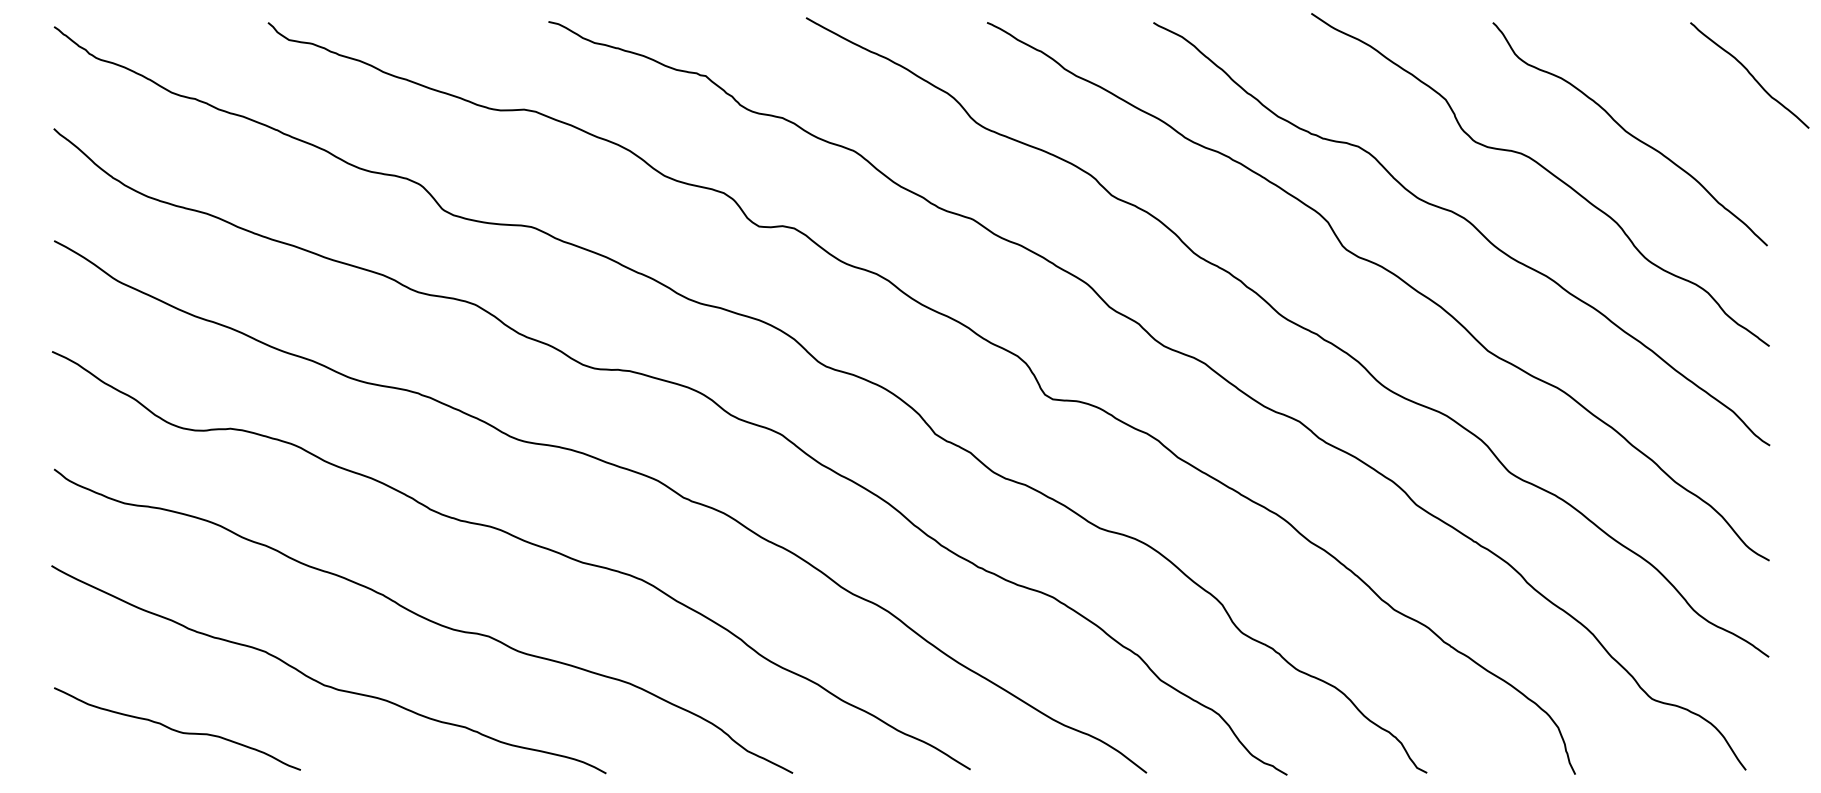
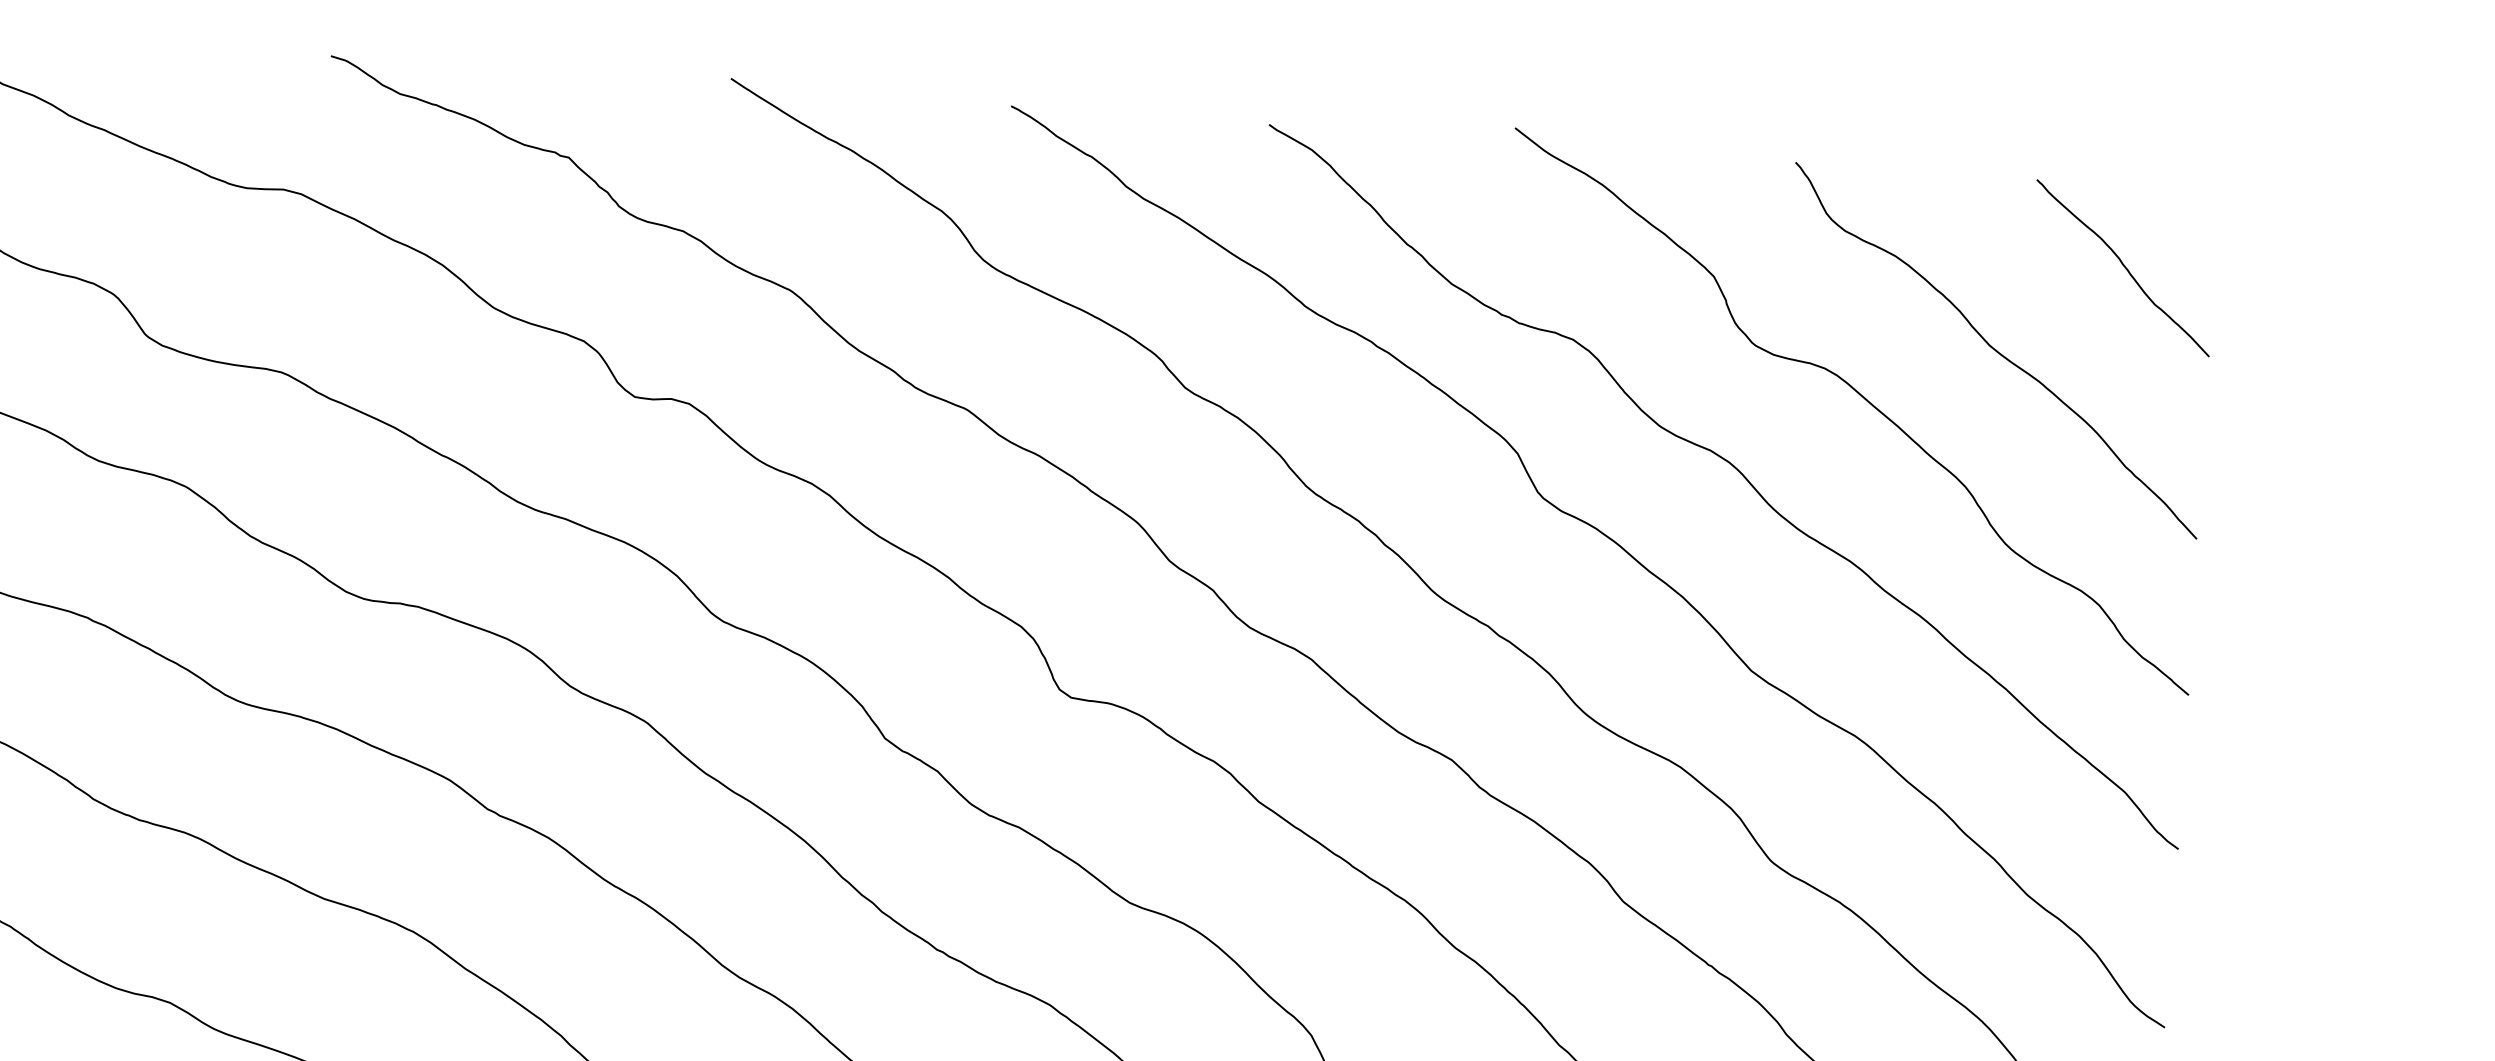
curve: (1749, 74) -> (2122, 266), moved

